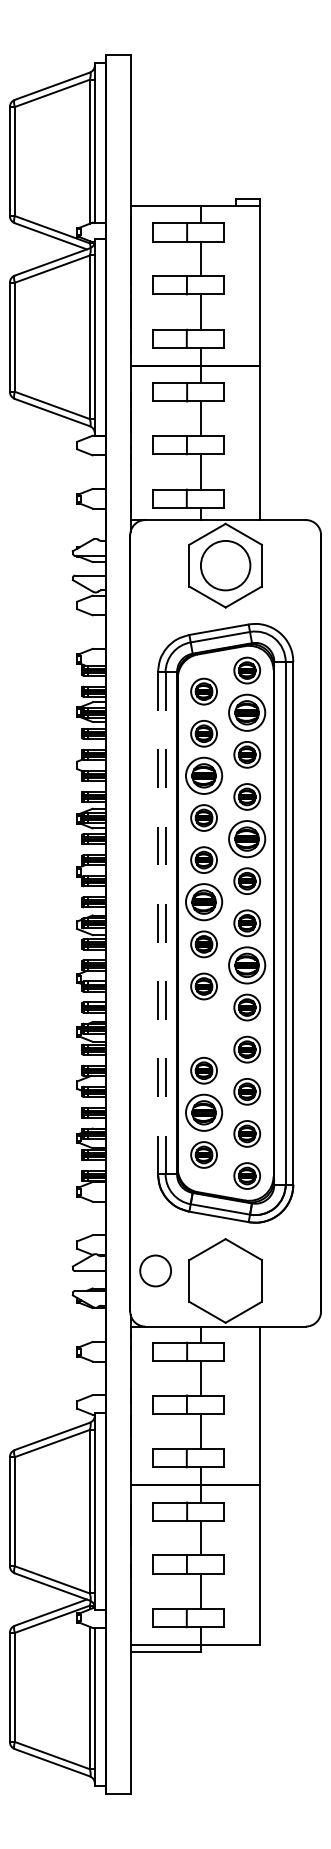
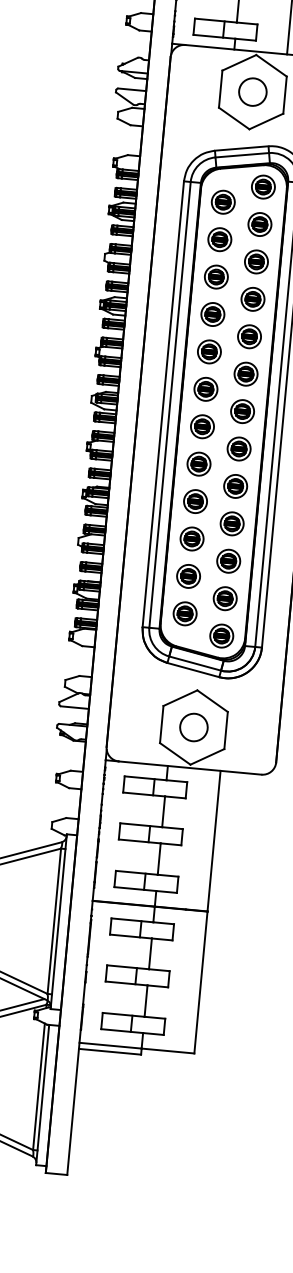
circle: (225, 565) -> (252, 91), size x0.62
part: (247, 712) -> (260, 224), size x0.71
part: (203, 775) -> (215, 276), size x0.71
part: (247, 838) -> (249, 336), size x0.71
part: (203, 902) -> (205, 389), size x0.71
line: (157, 923) -> (162, 404), dashed -> solid
line: (165, 923) -> (169, 405), dashed -> solid
part: (247, 965) -> (239, 449), size x0.71
part: (203, 1028) -> (195, 501), added
part: (203, 1112) -> (188, 576), size x0.71
circle: (155, 1270) -> (193, 727), moved

